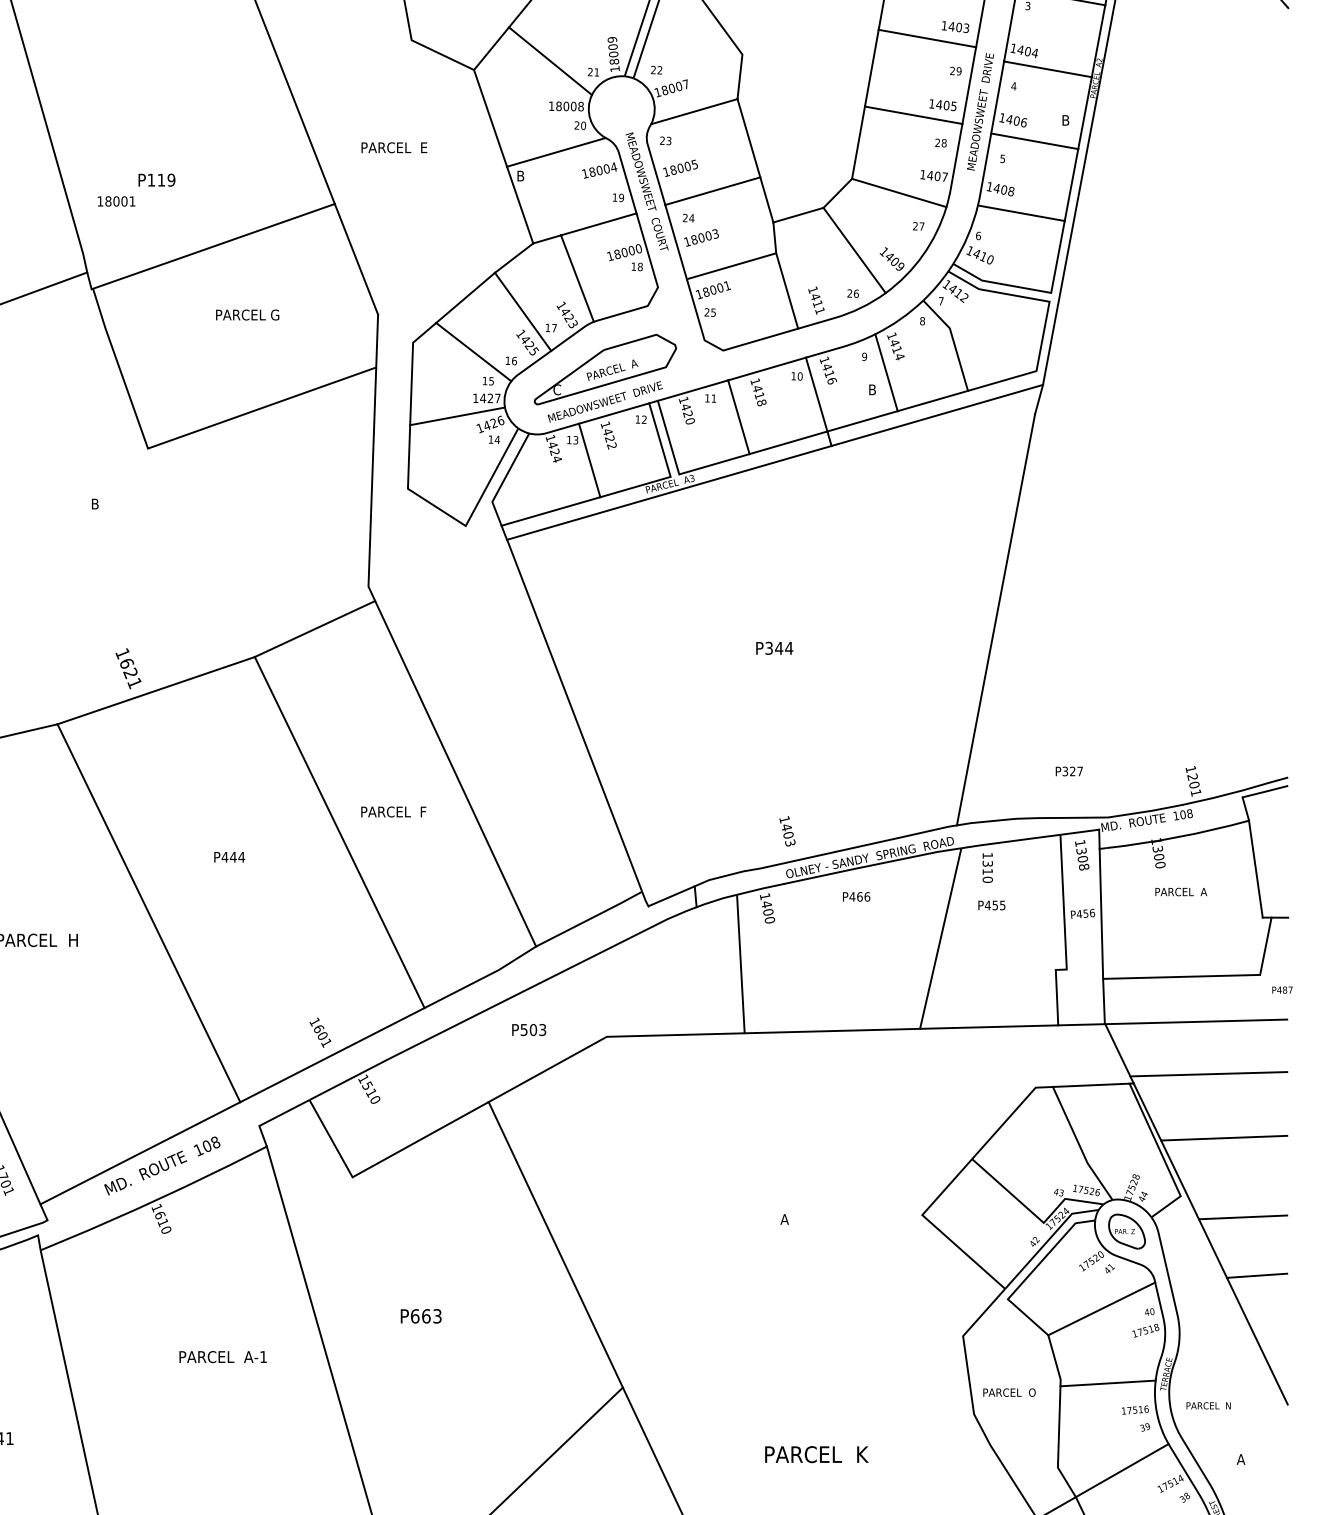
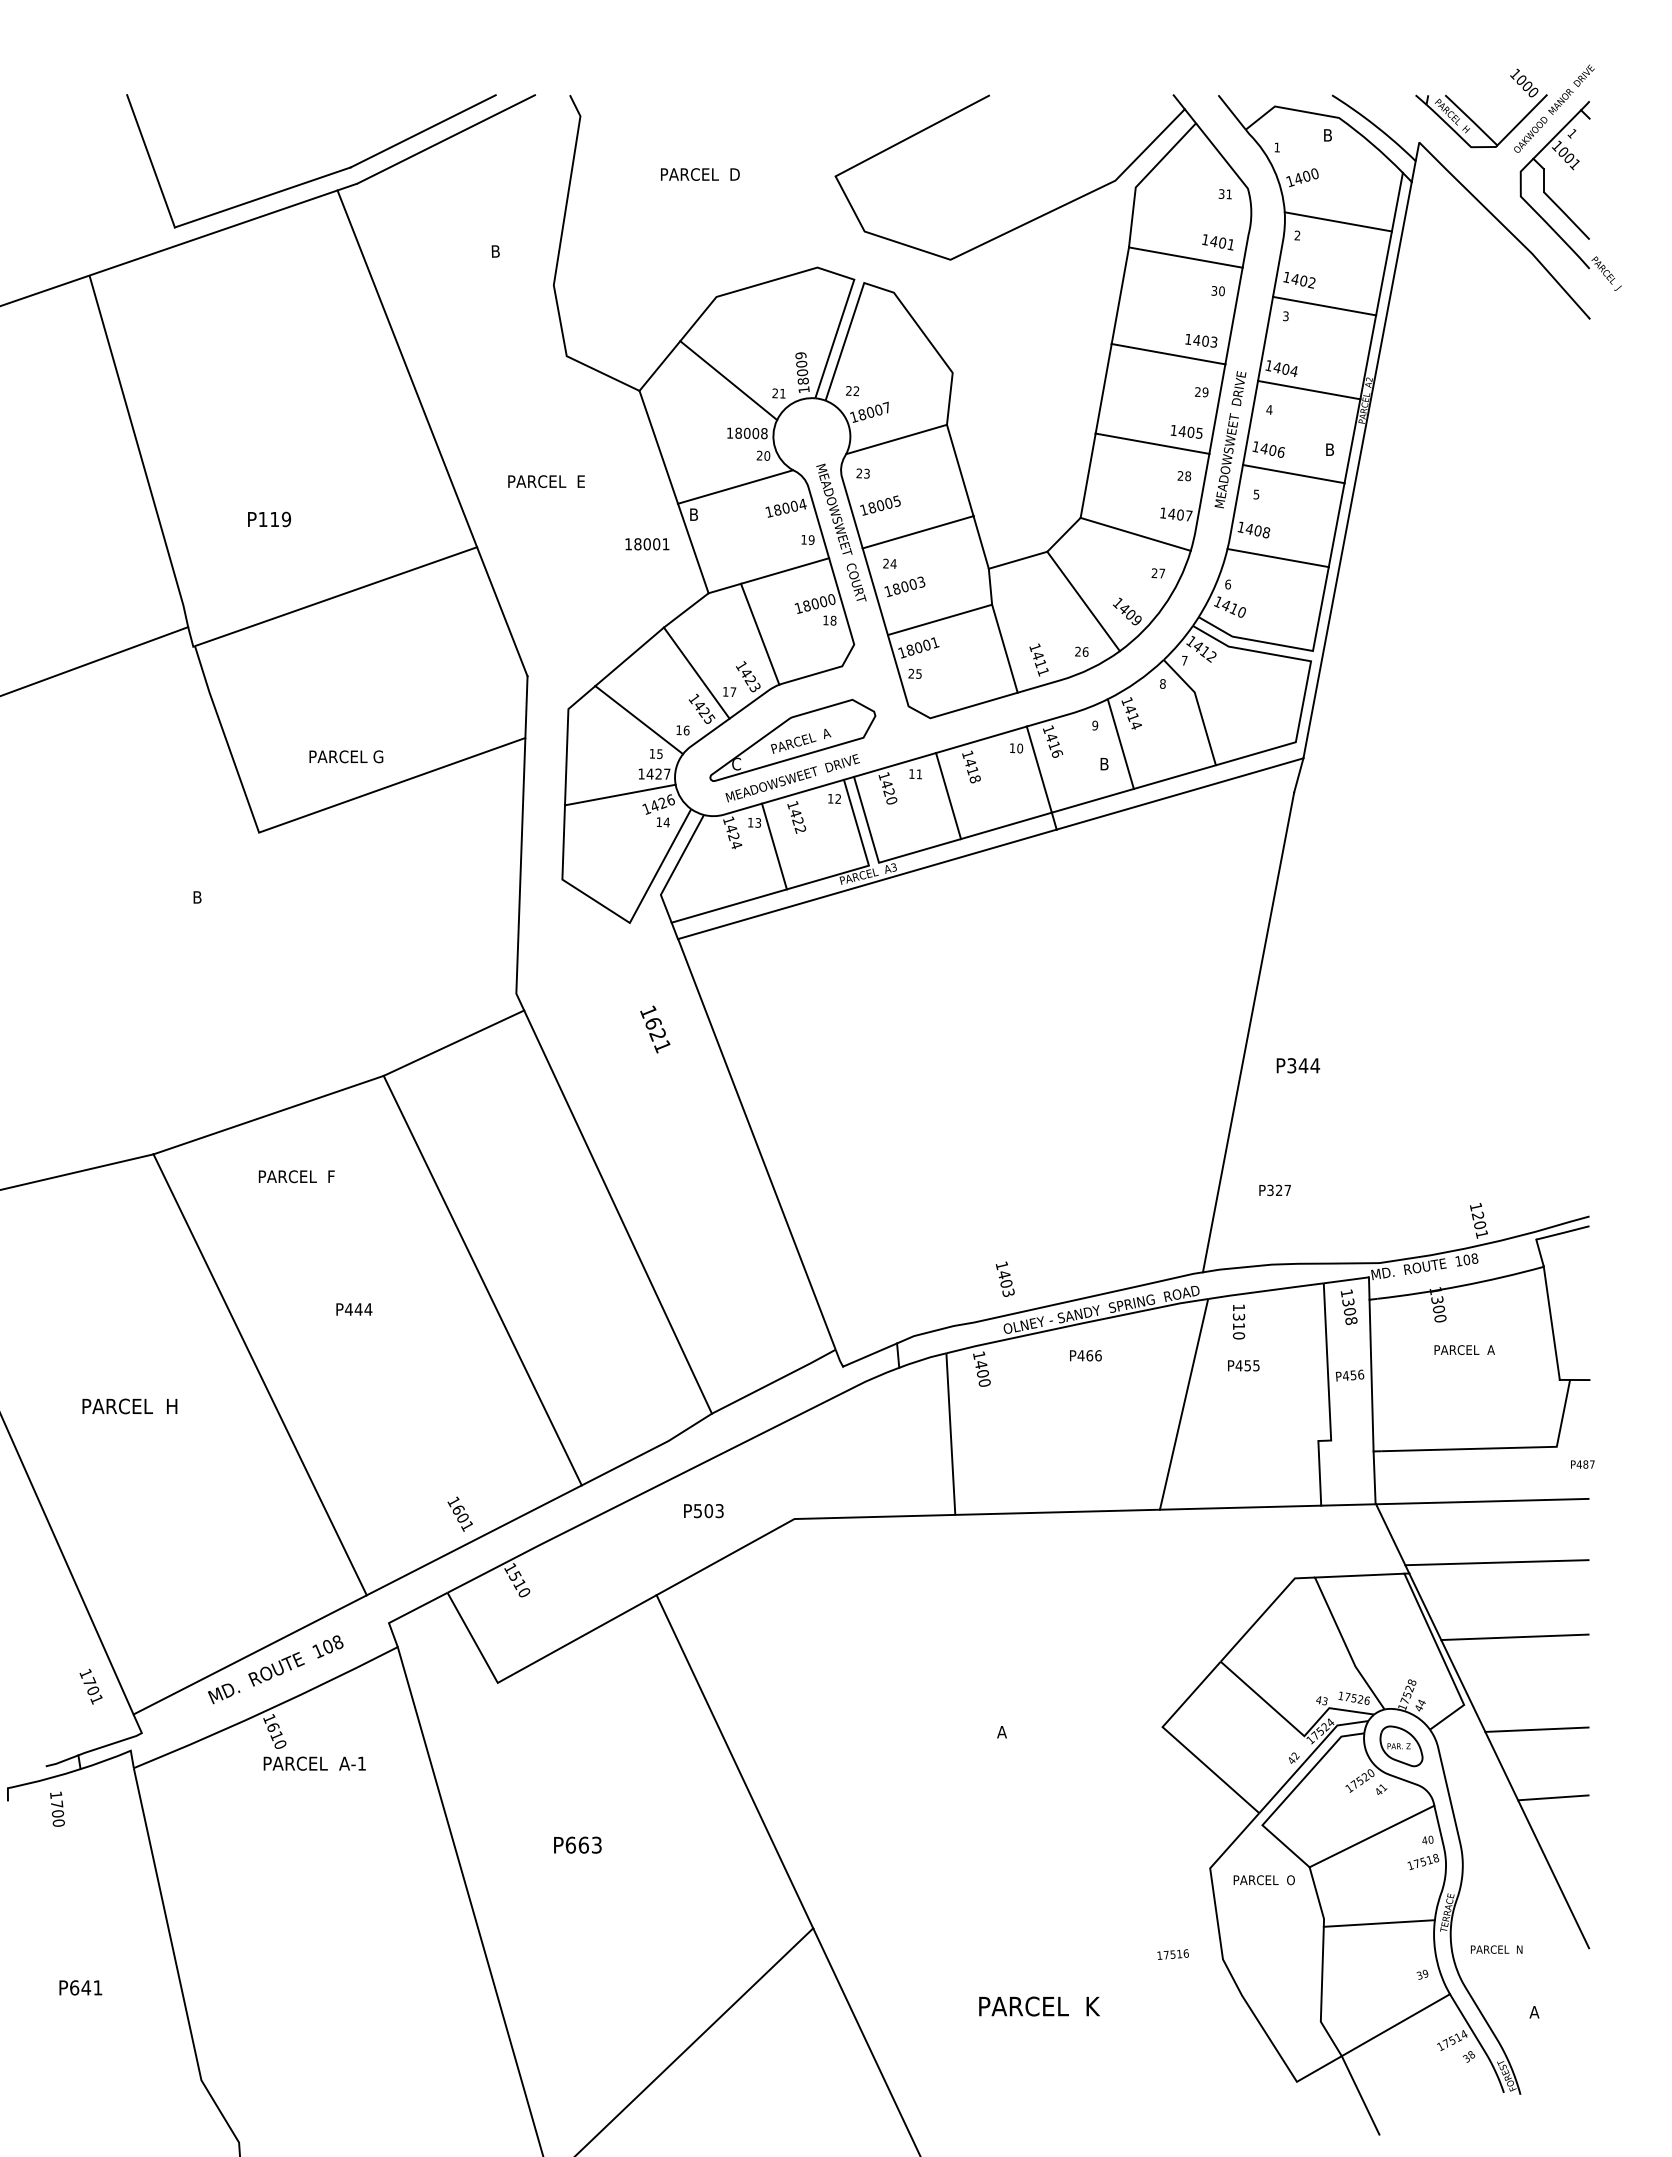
text: (116, 201) -> (647, 544), moved
text: (247, 314) -> (346, 756), moved
text: (774, 648) -> (1298, 1065), moved
text: (128, 668) -> (655, 1029), moved
text: (1068, 771) -> (1274, 1190), moved
text: (393, 811) -> (296, 1176), moved
text: (222, 1356) -> (314, 1763), moved
text: (1008, 1392) -> (1263, 1880), moved
text: (1134, 1410) -> (1172, 1954), moved

